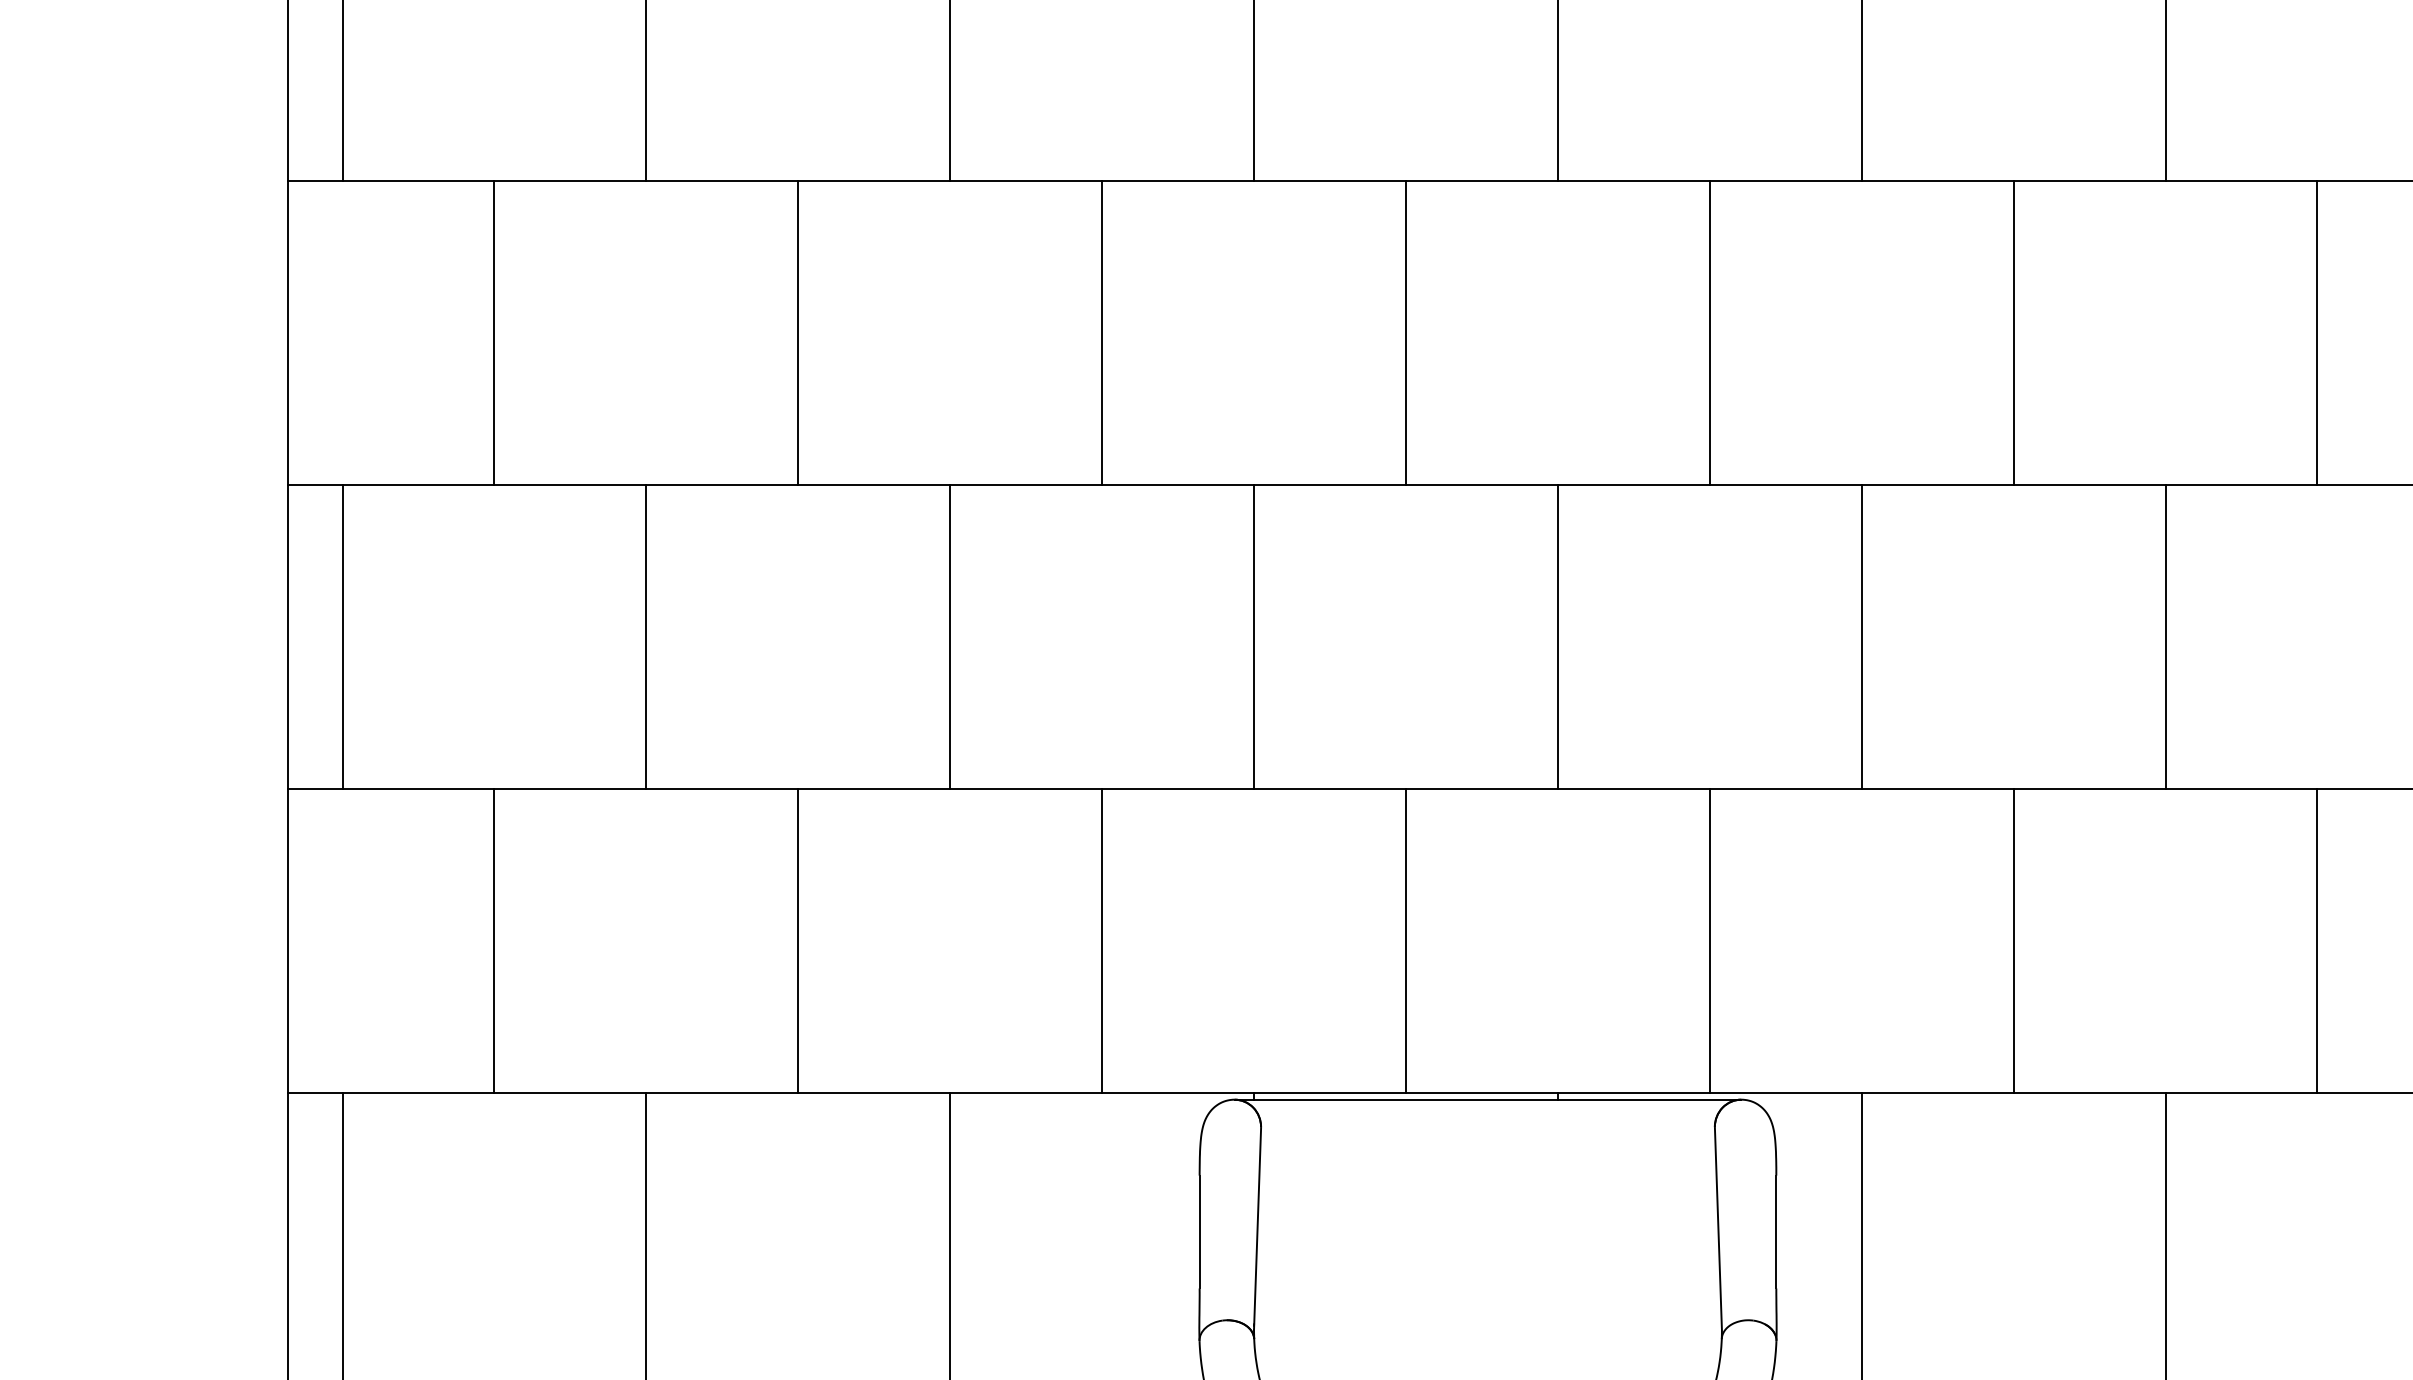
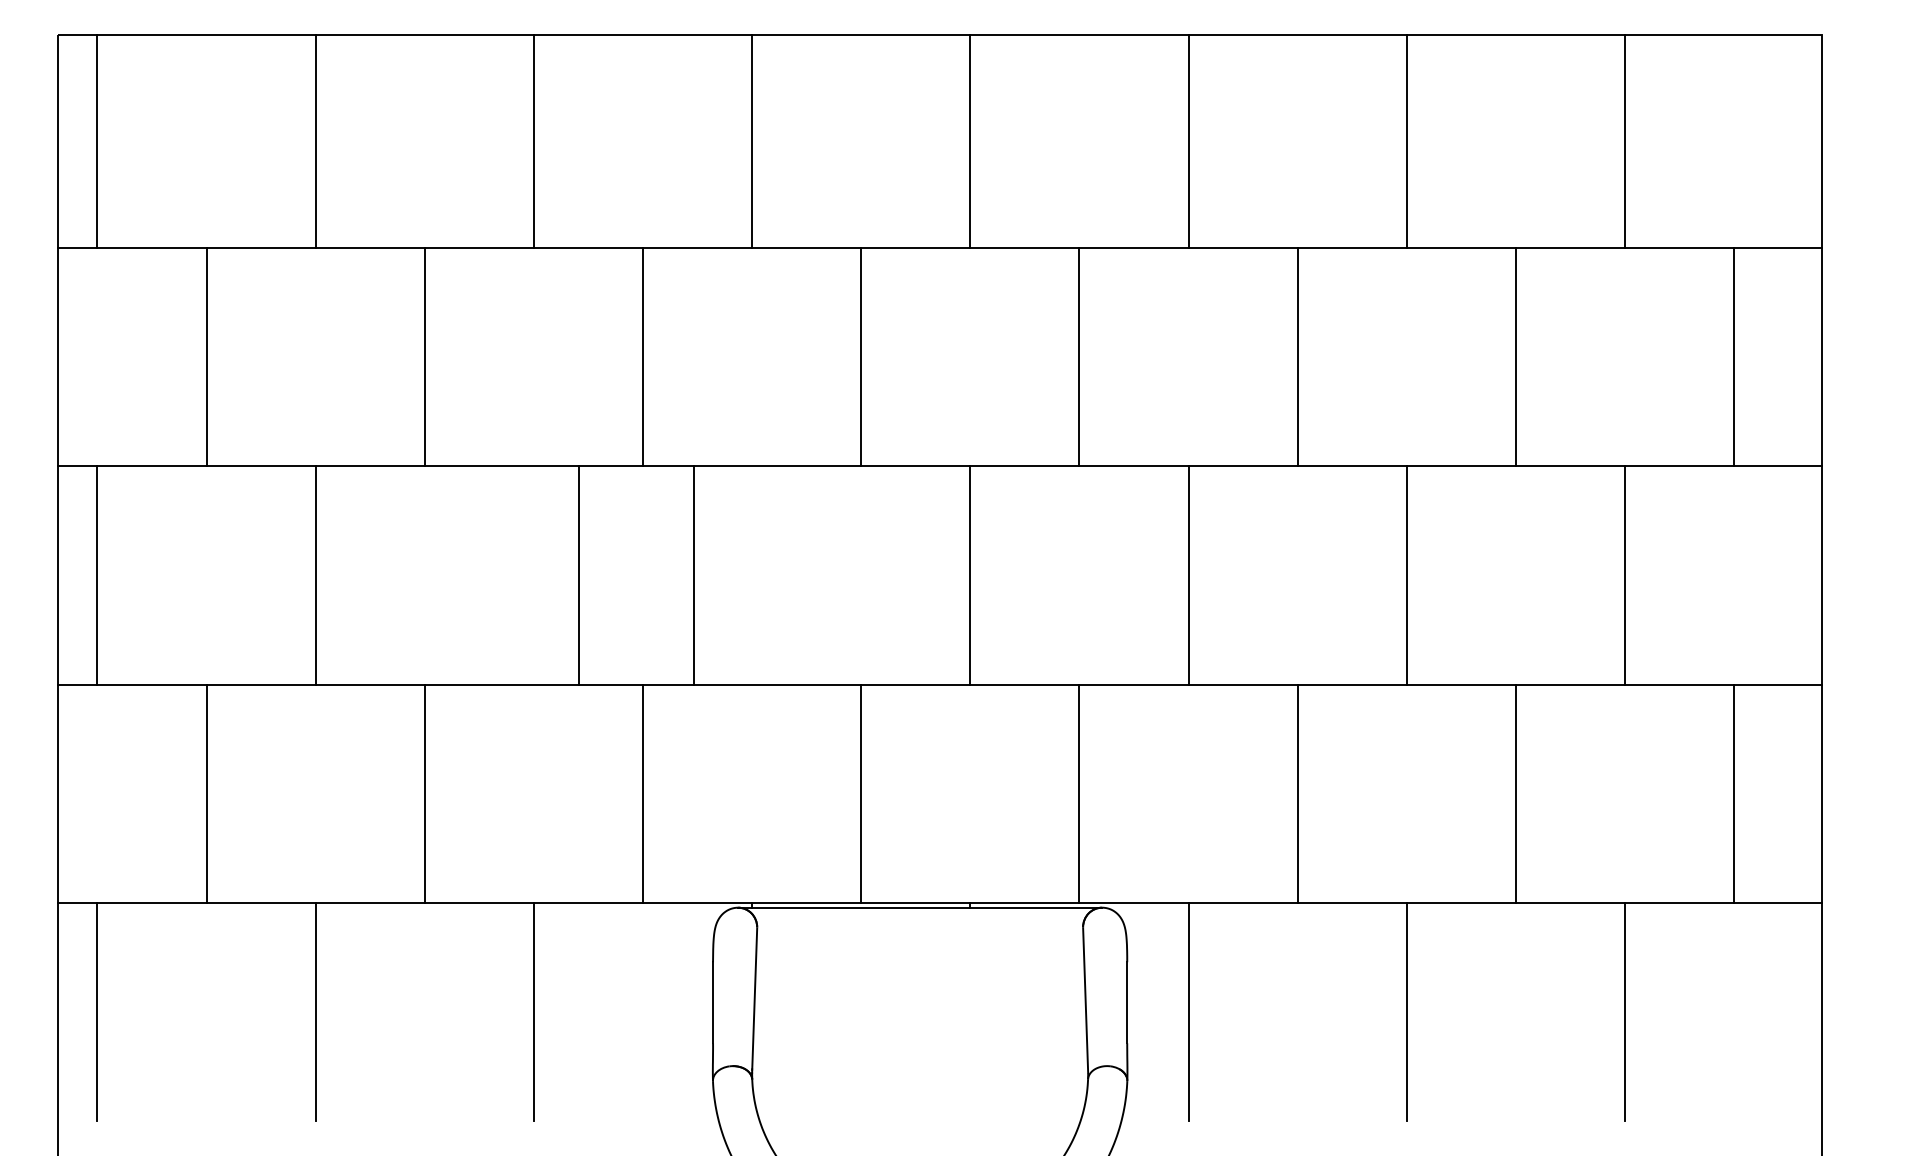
line: (949, 637) -> (578, 575), moved
line: (1254, 637) -> (694, 575), moved

